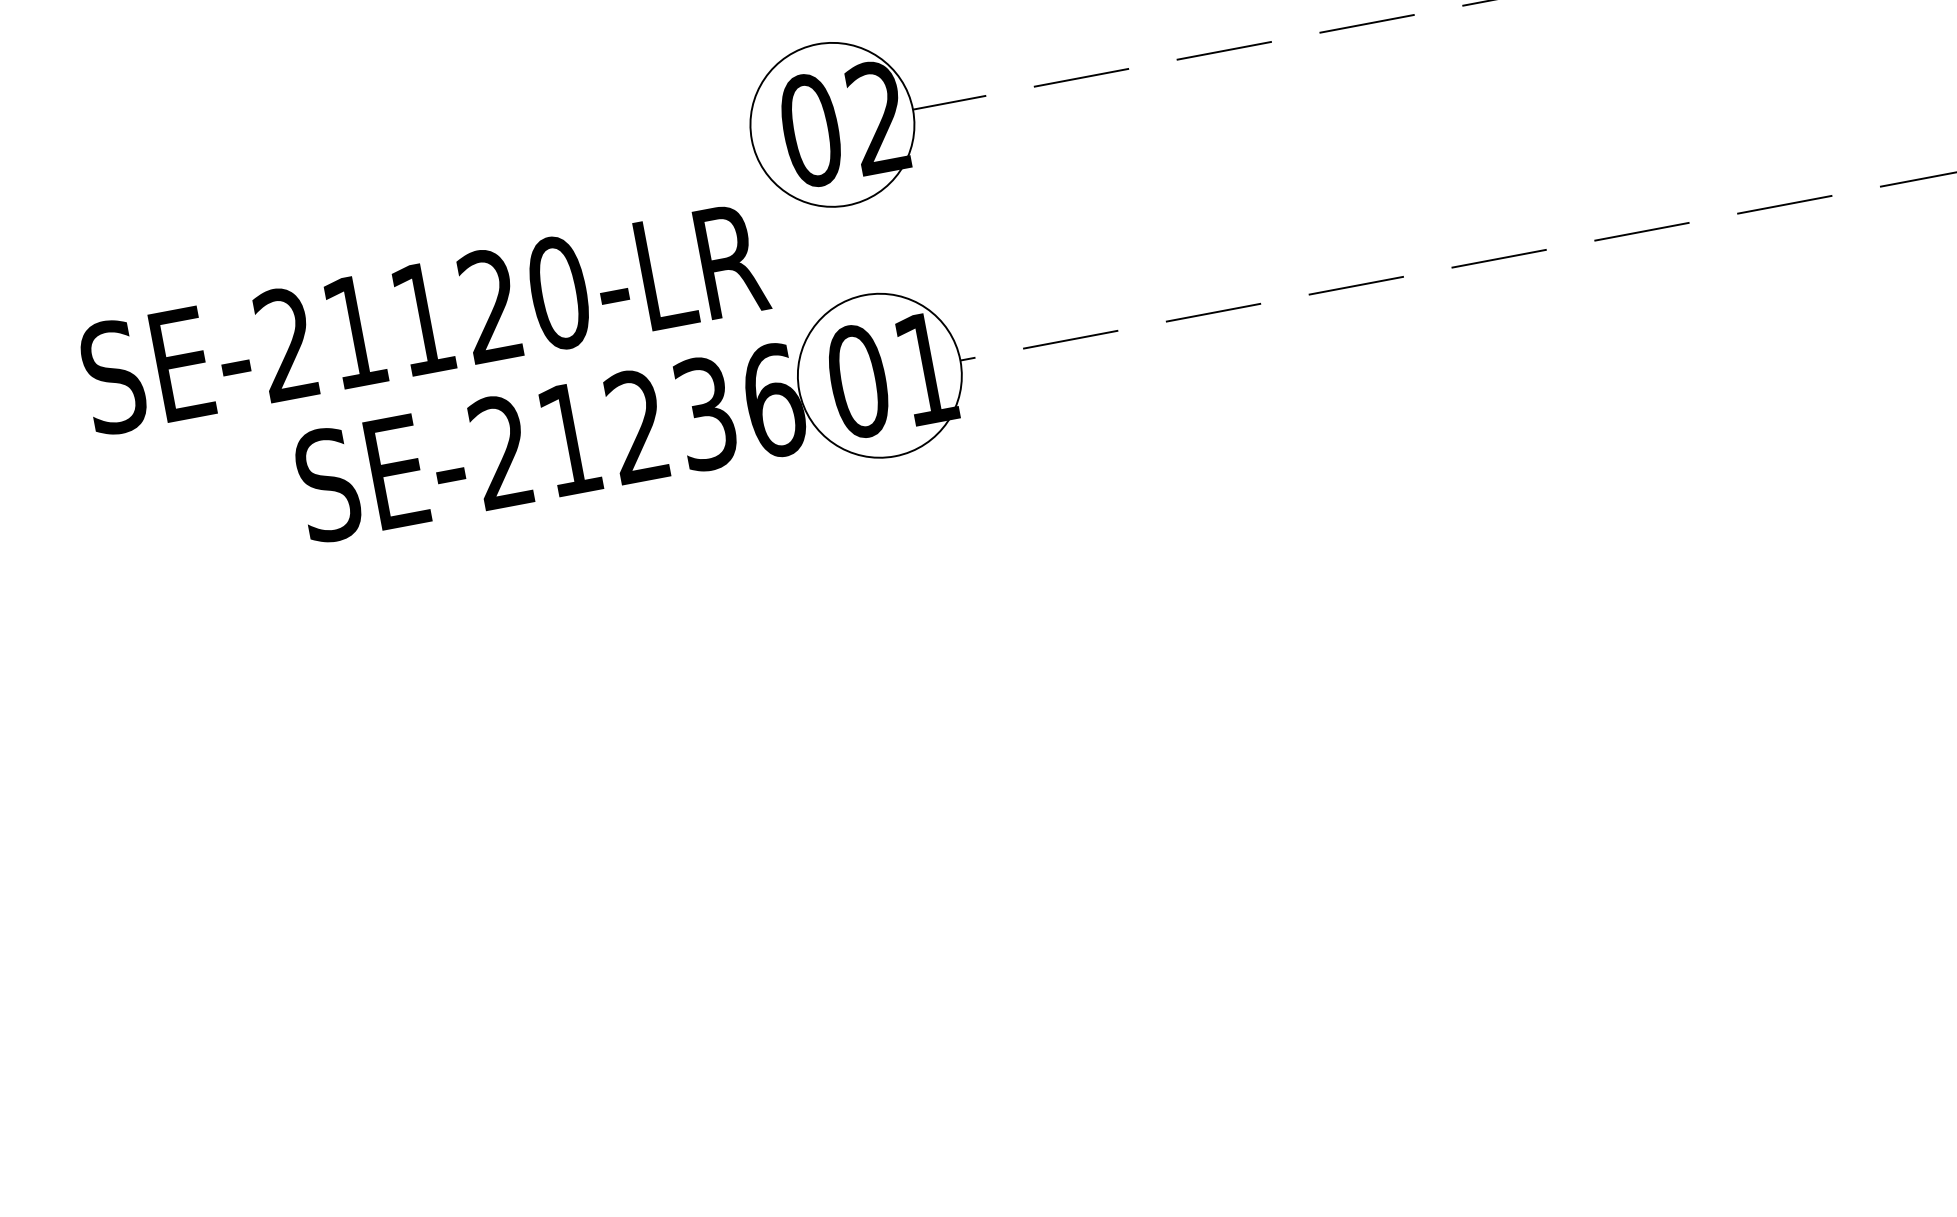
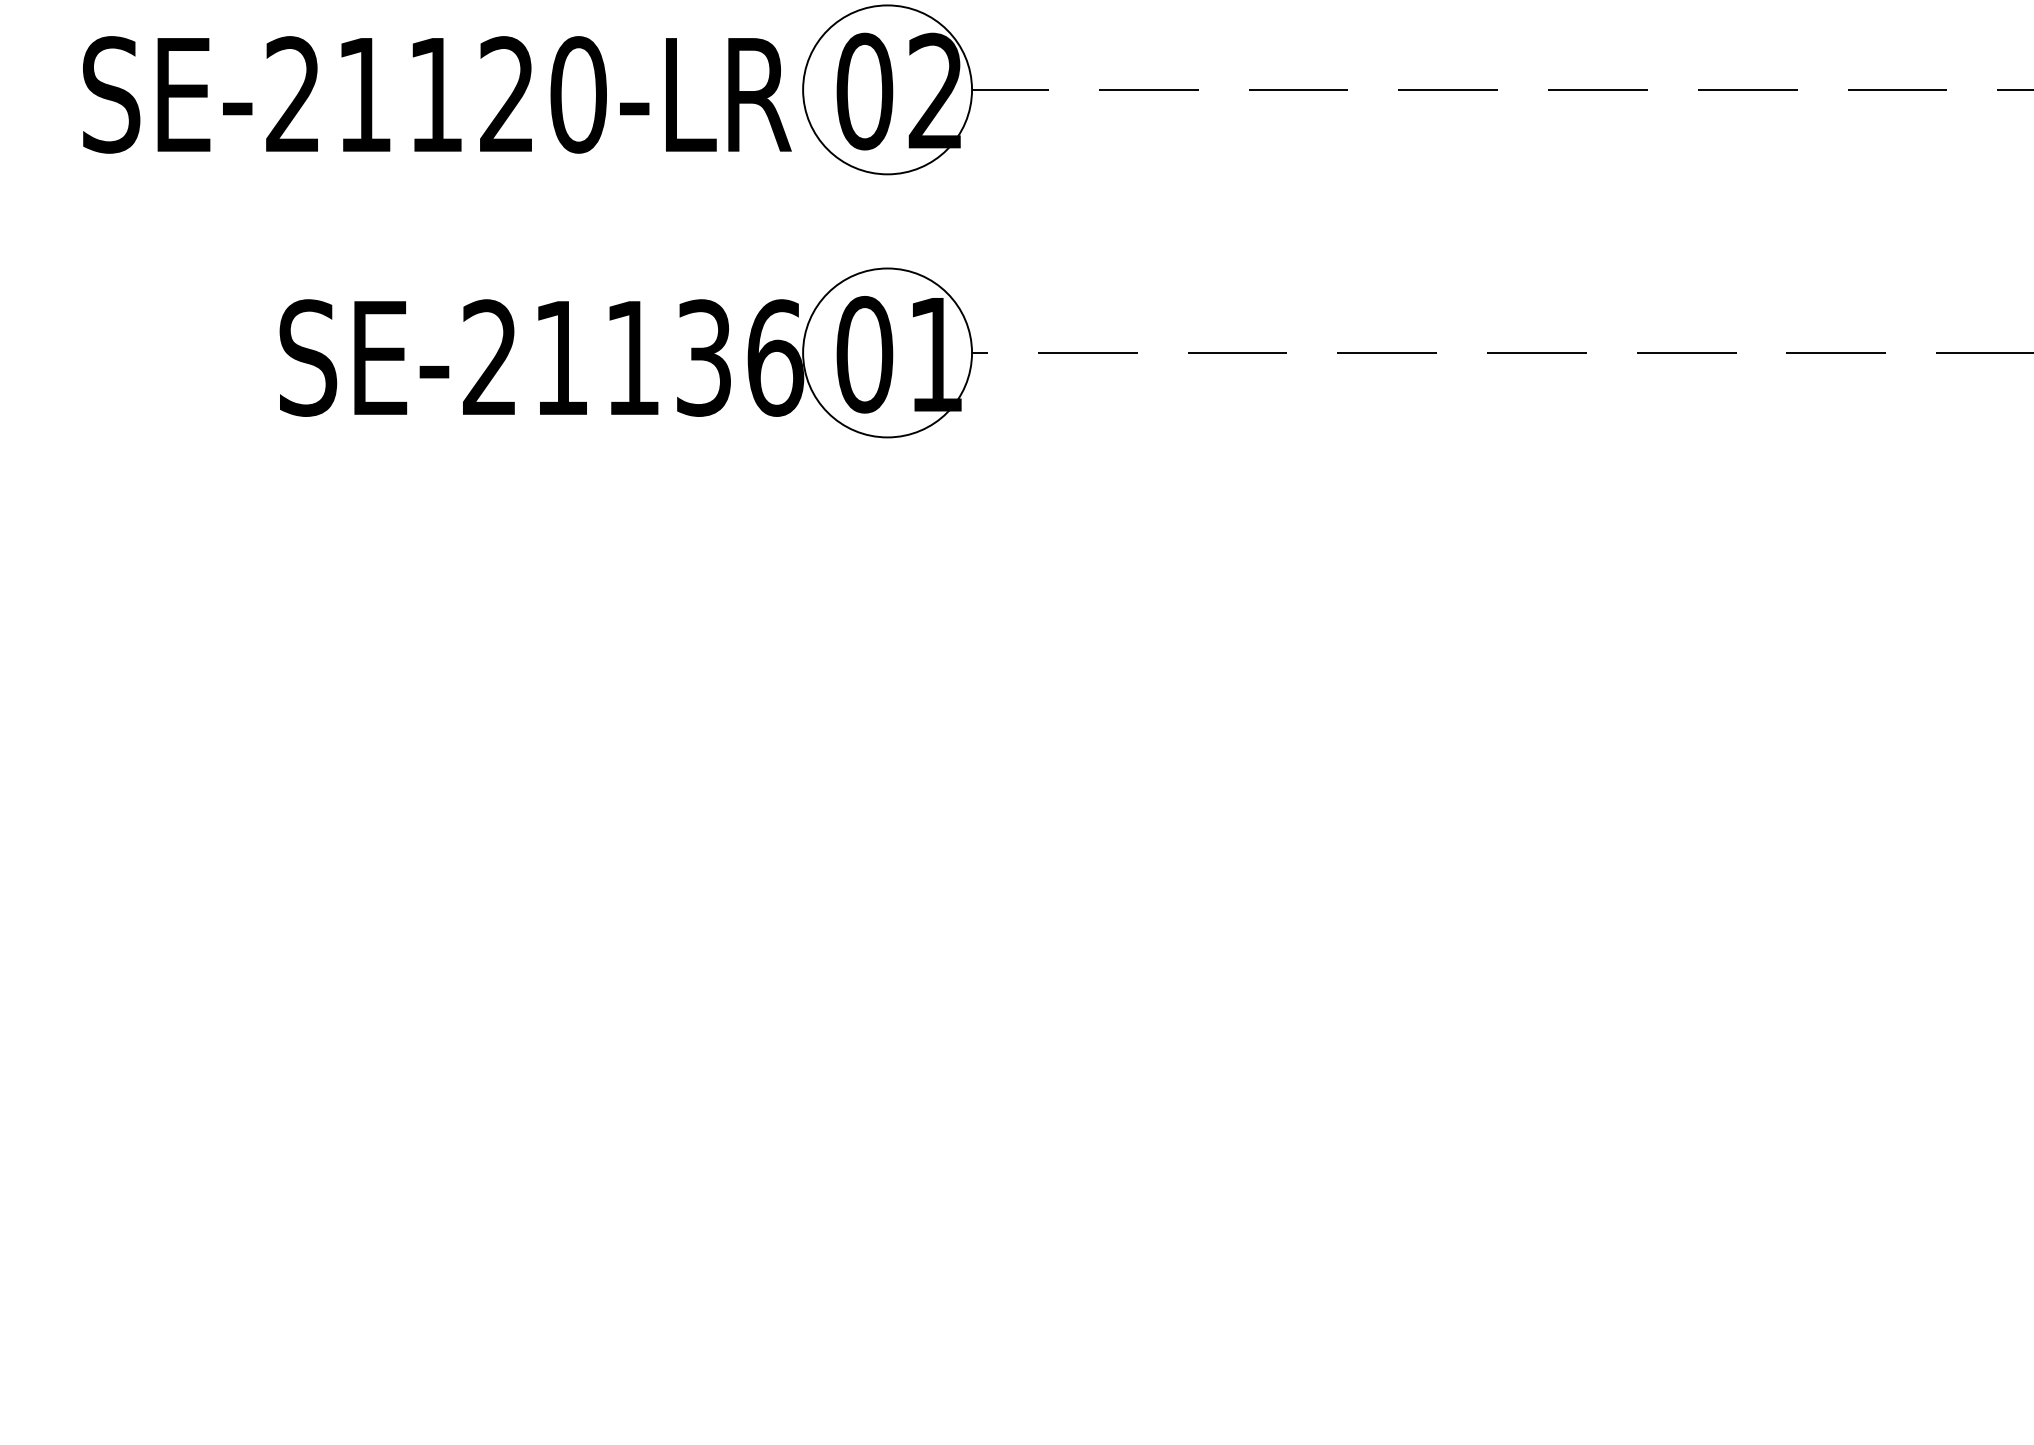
text: (424, 318) -> (437, 94), moved
text: (636, 425) -> (631, 356), SE-21236 -> SE-21136

